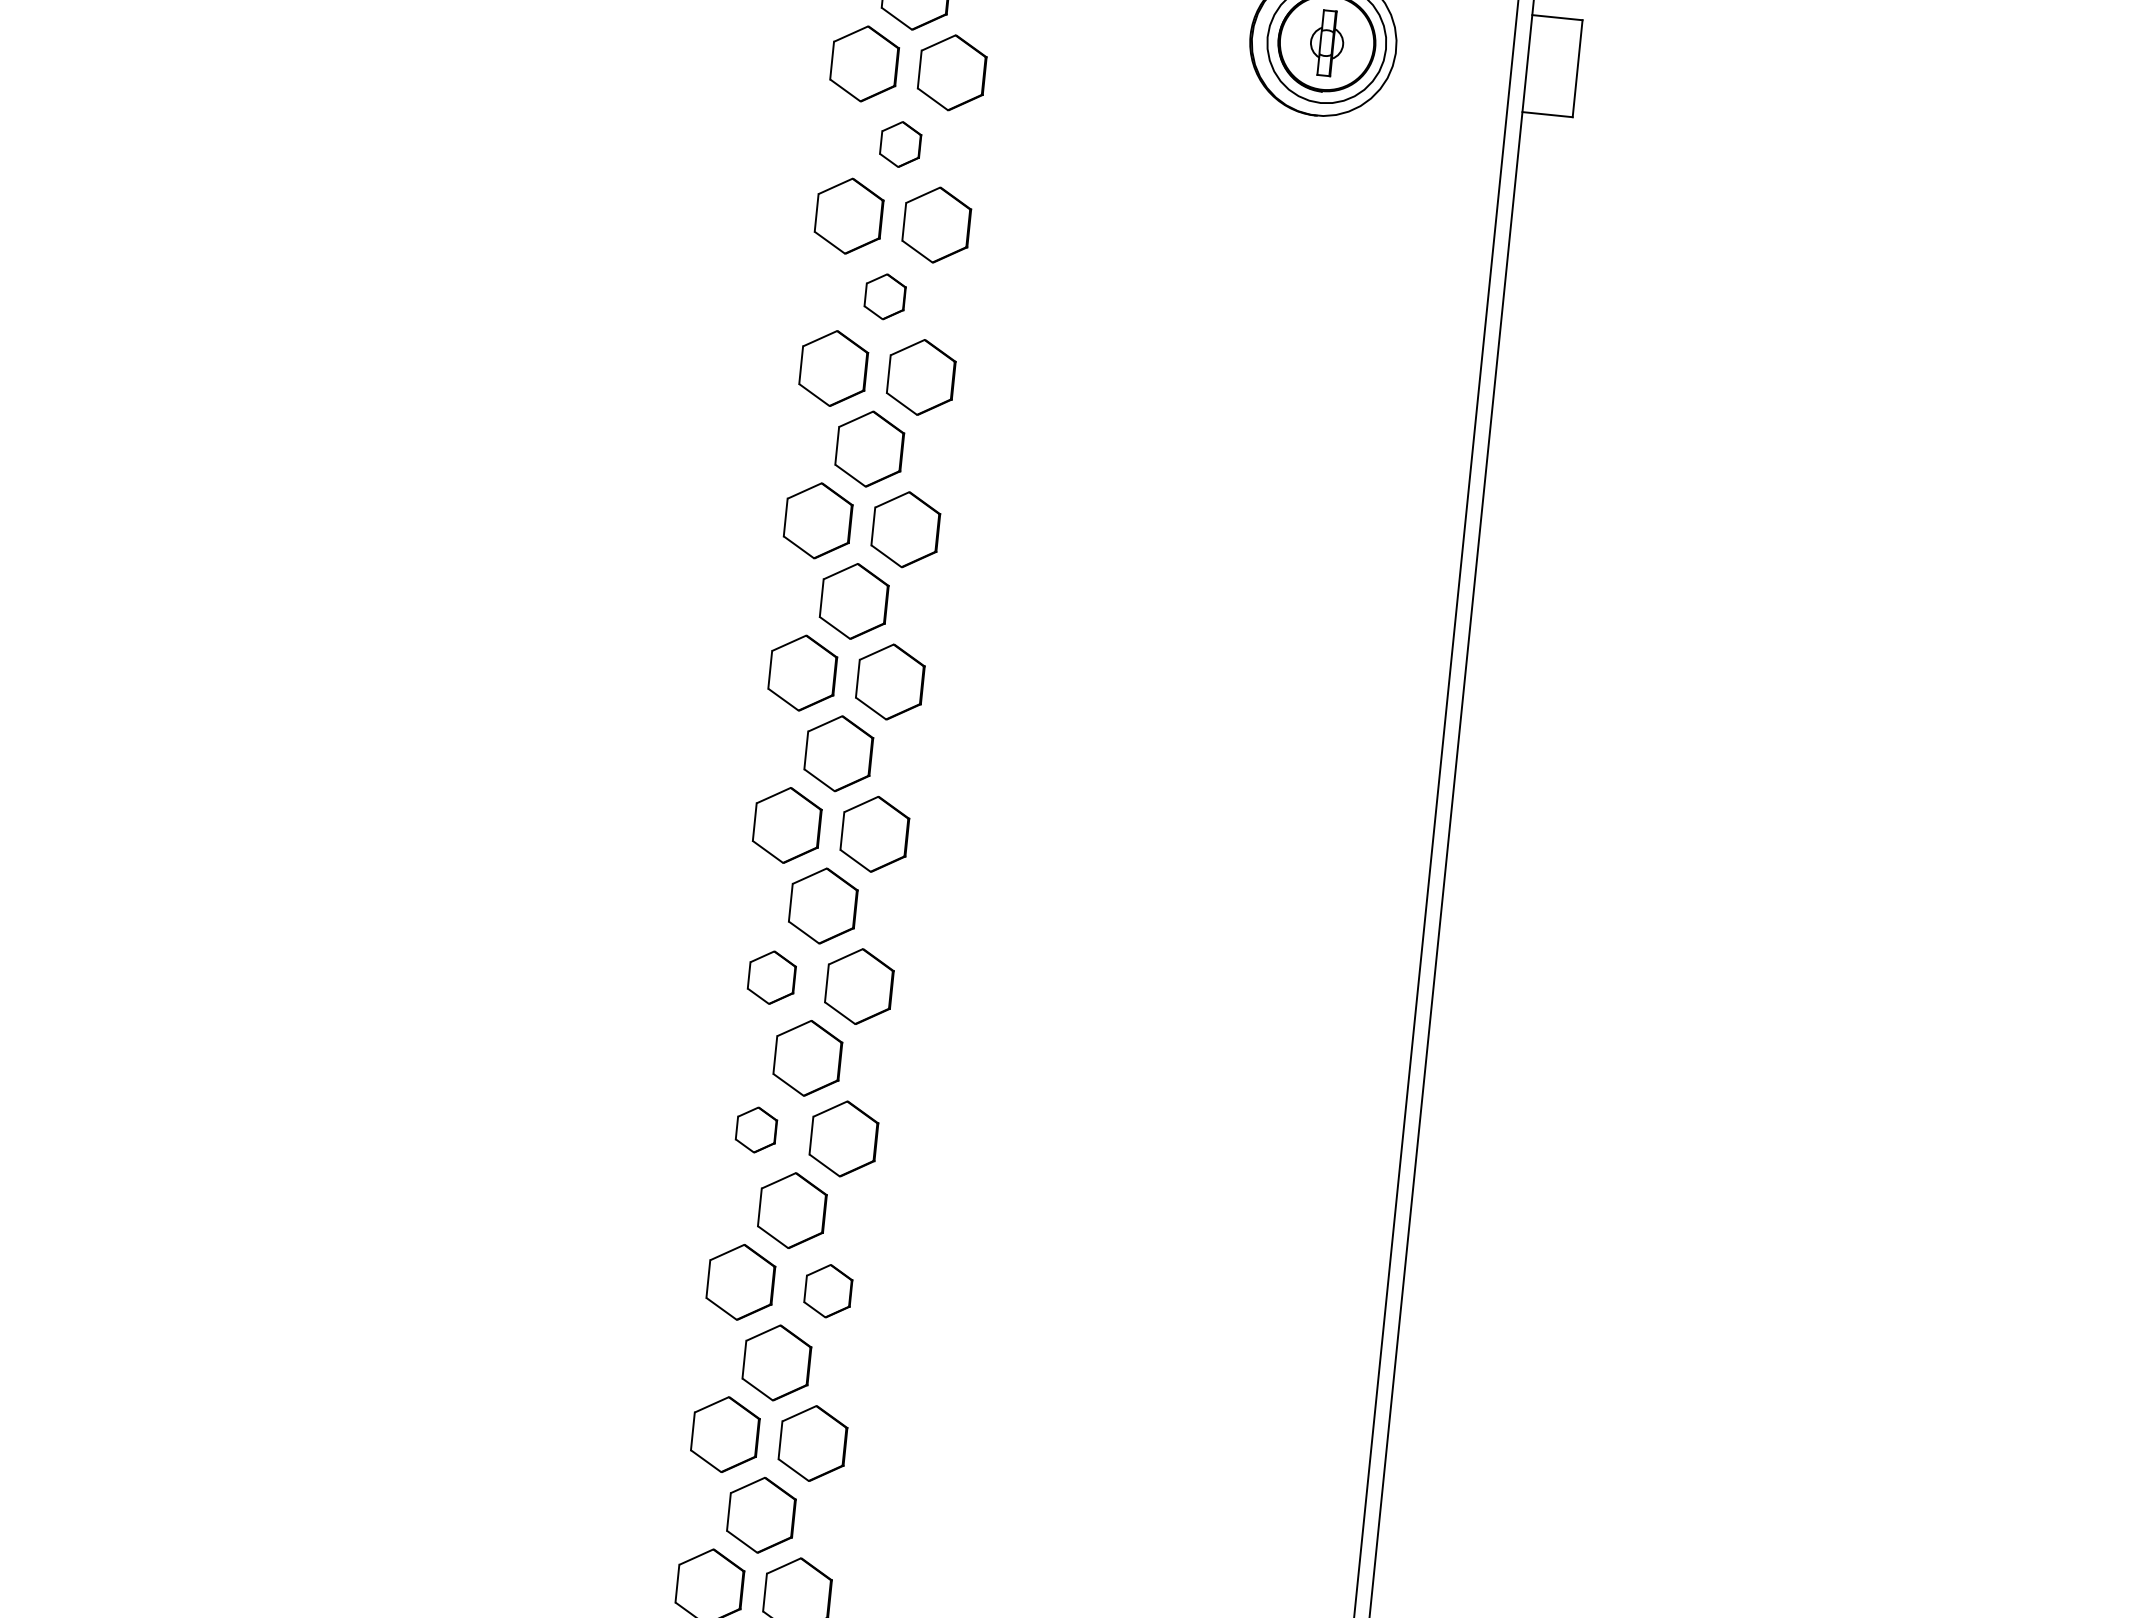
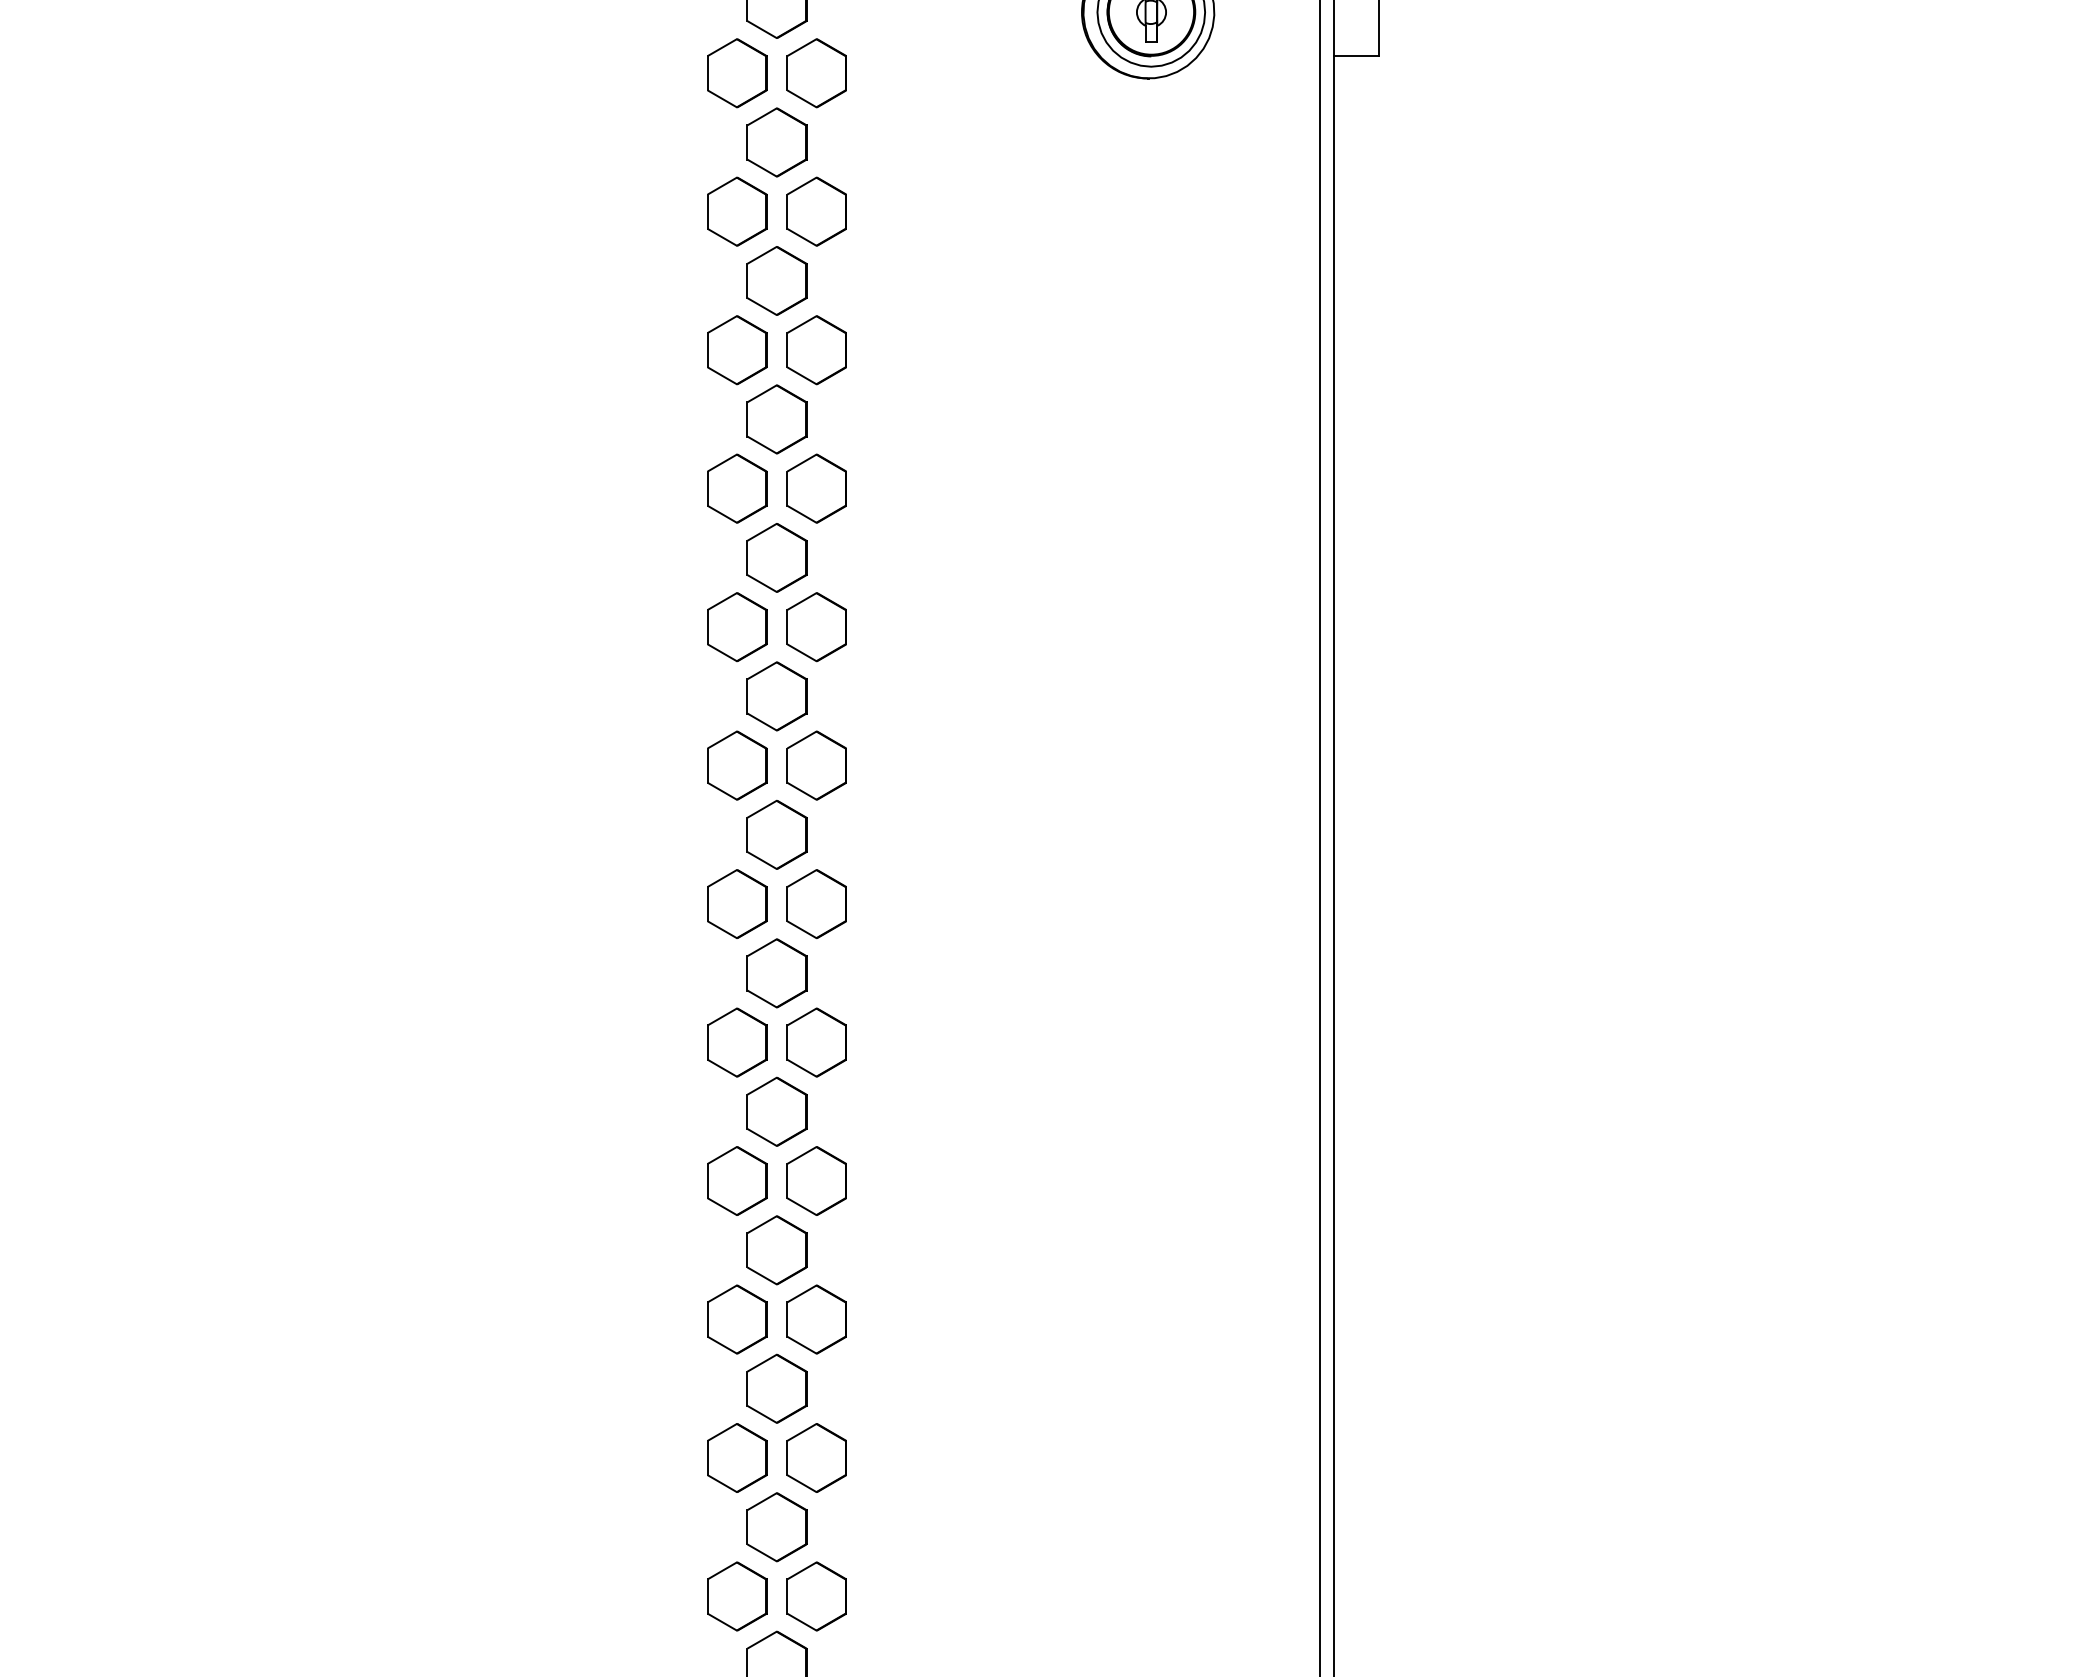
part: (900, 144) -> (776, 142), size x1.67
part: (884, 296) -> (776, 280), size x1.67
part: (772, 977) -> (737, 903), size x1.43
part: (756, 1129) -> (737, 1042), size x1.67
part: (828, 1290) -> (816, 1180), size x1.43

